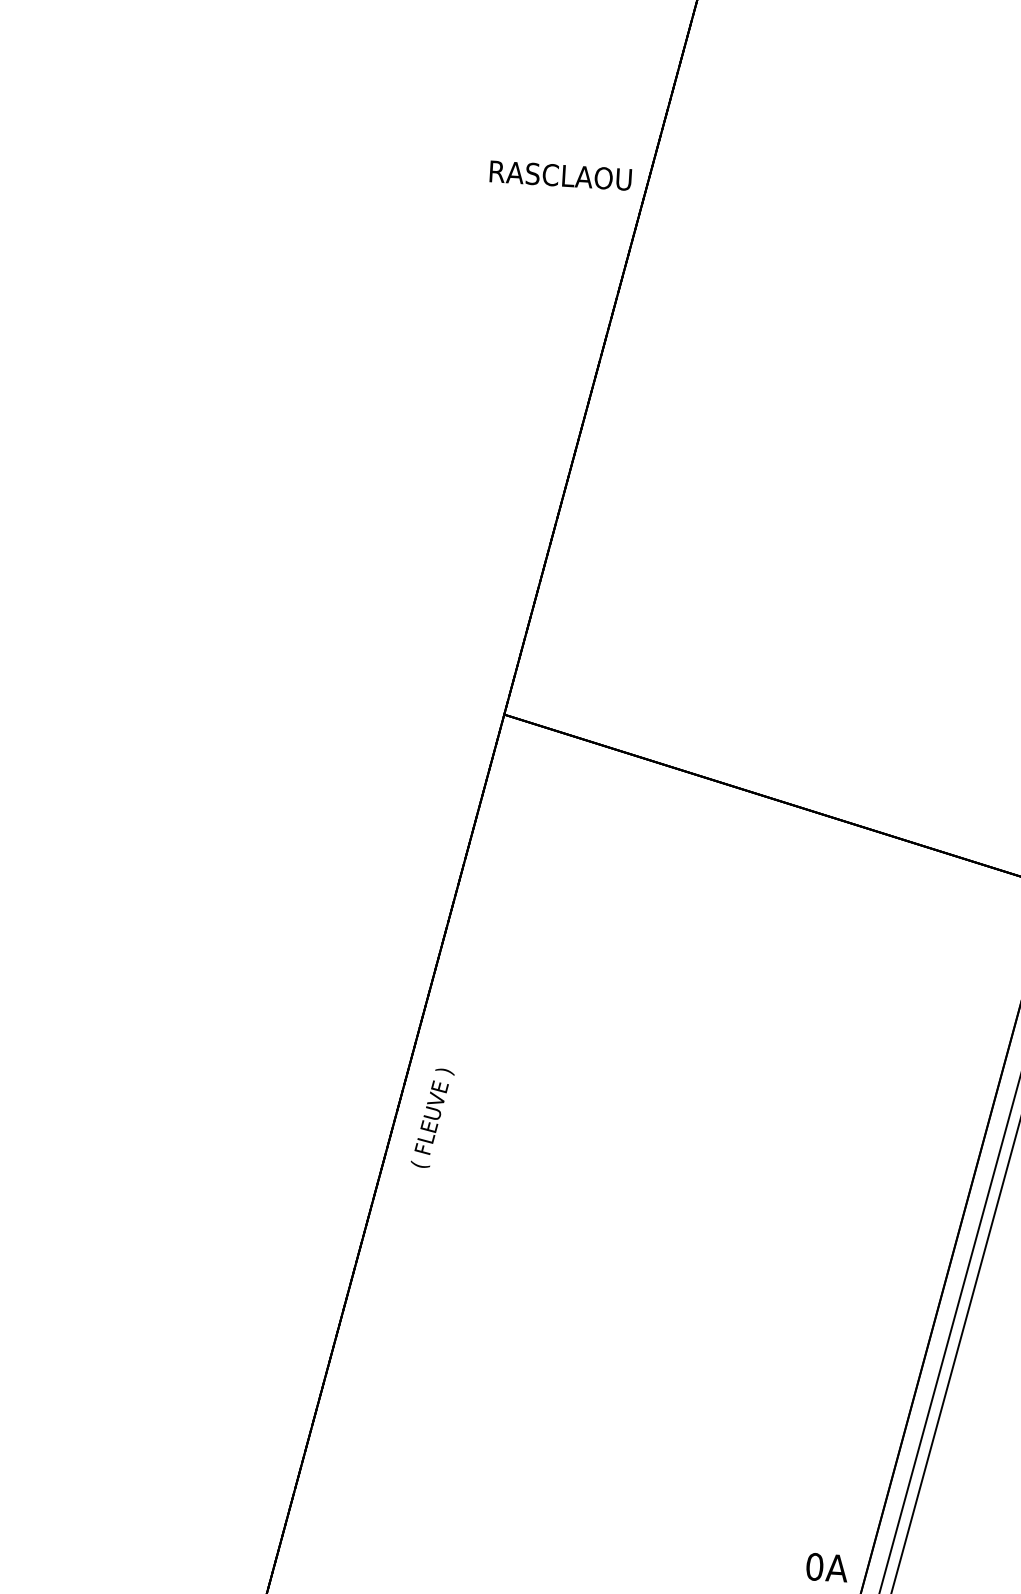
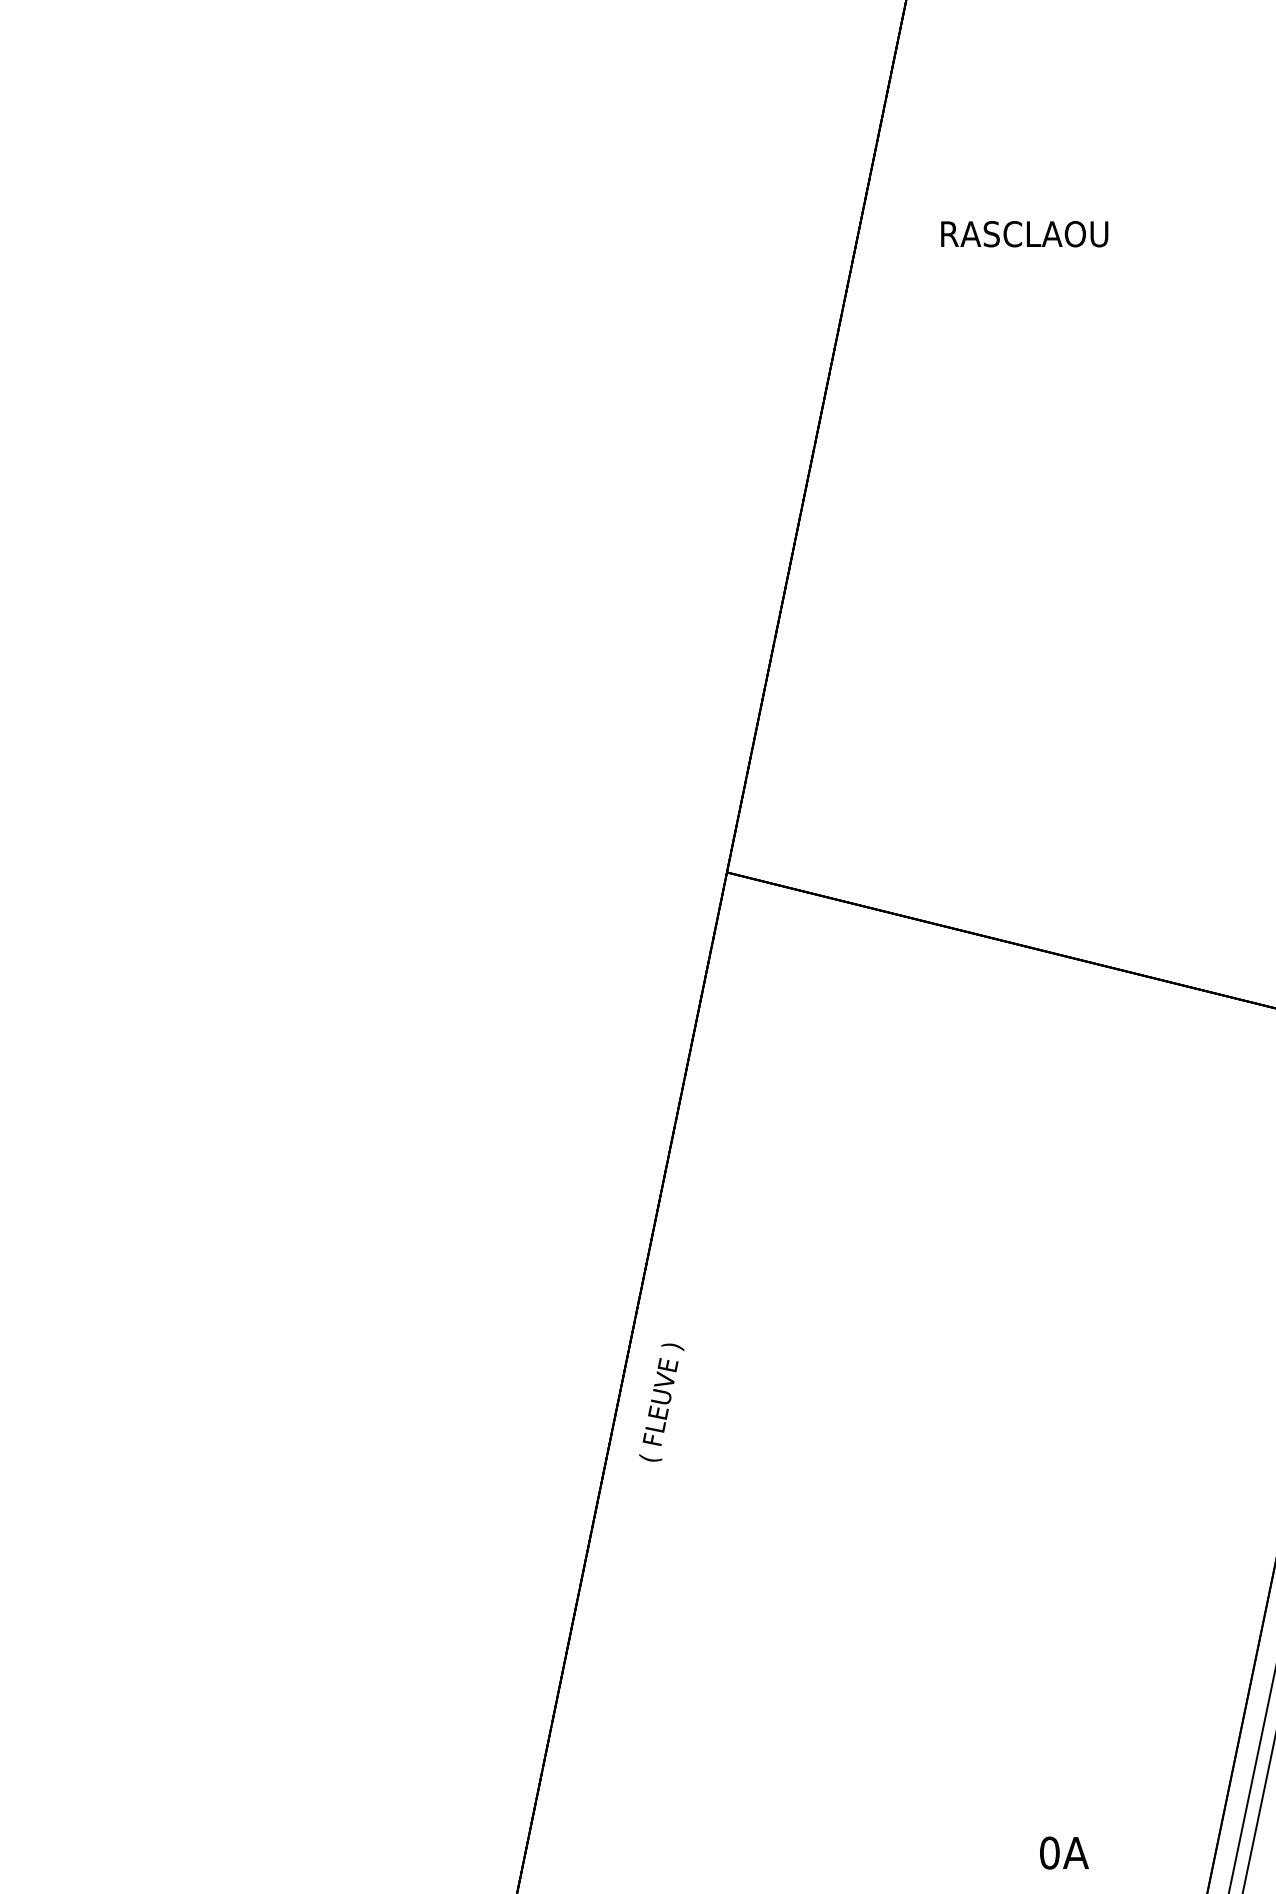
text: (560, 175) -> (1024, 234), moved
text: (432, 1118) -> (661, 1402), moved
text: (827, 1567) -> (1064, 1852), moved

